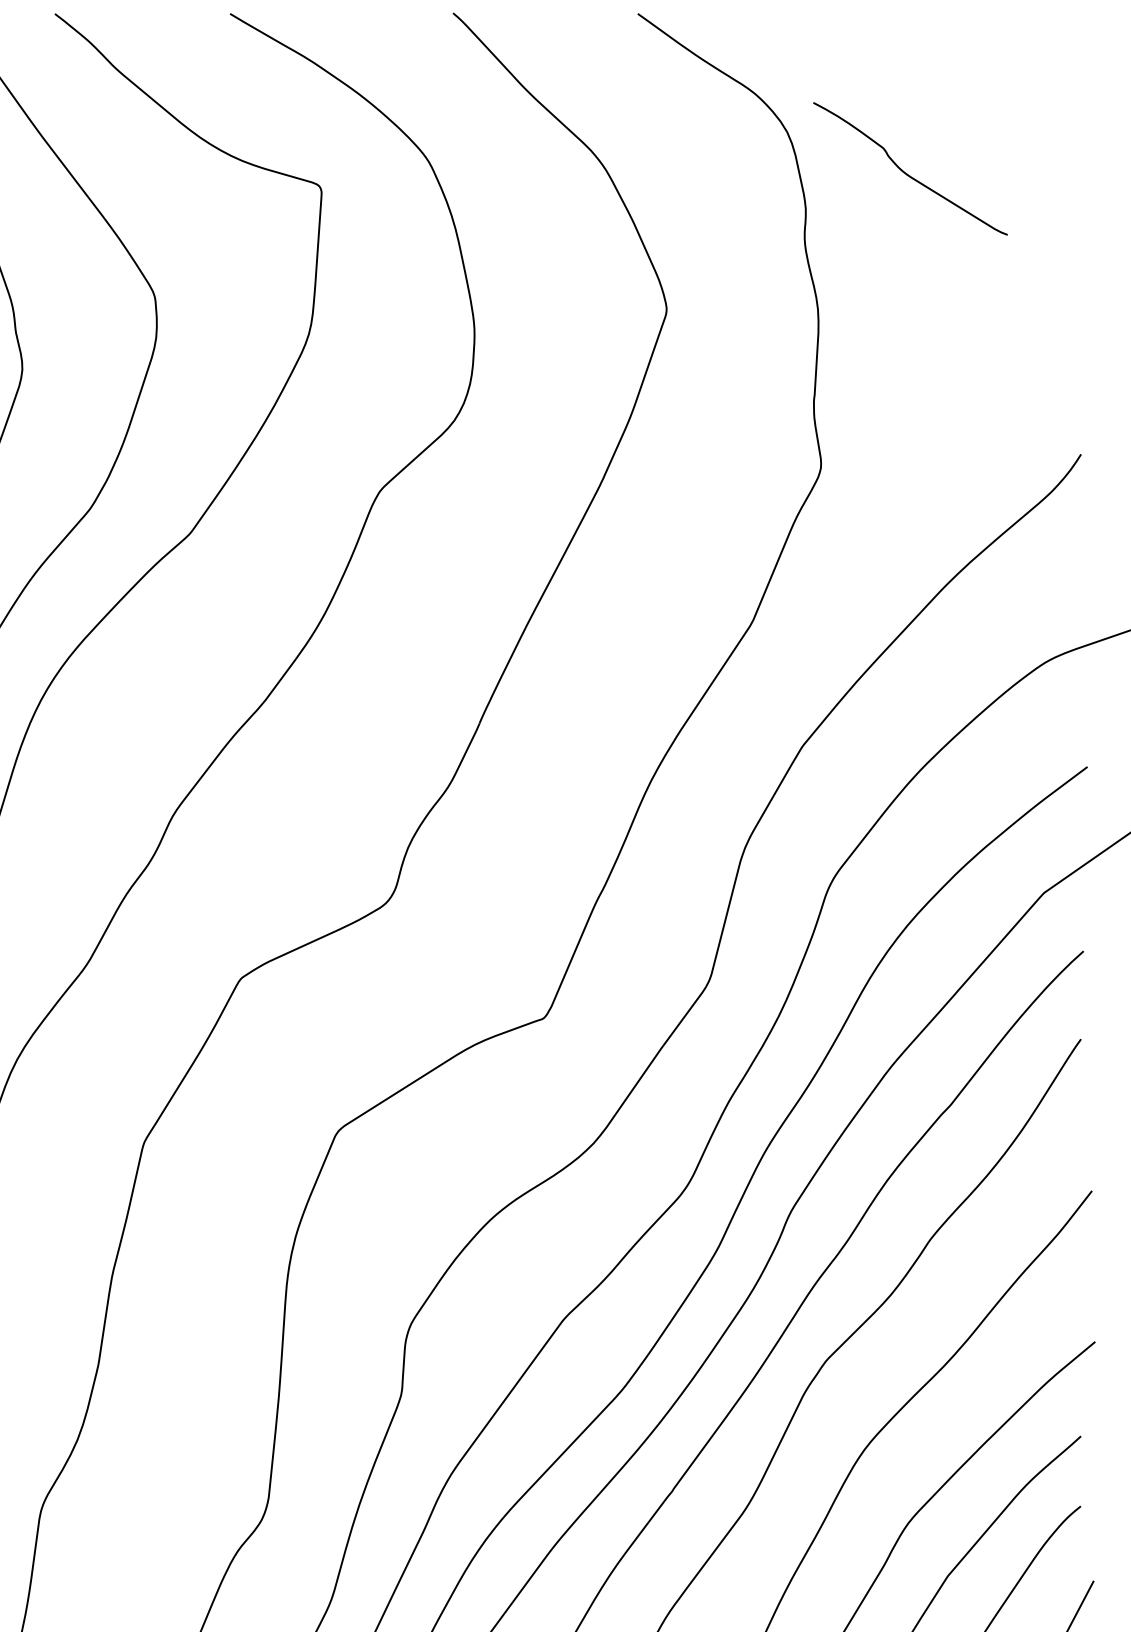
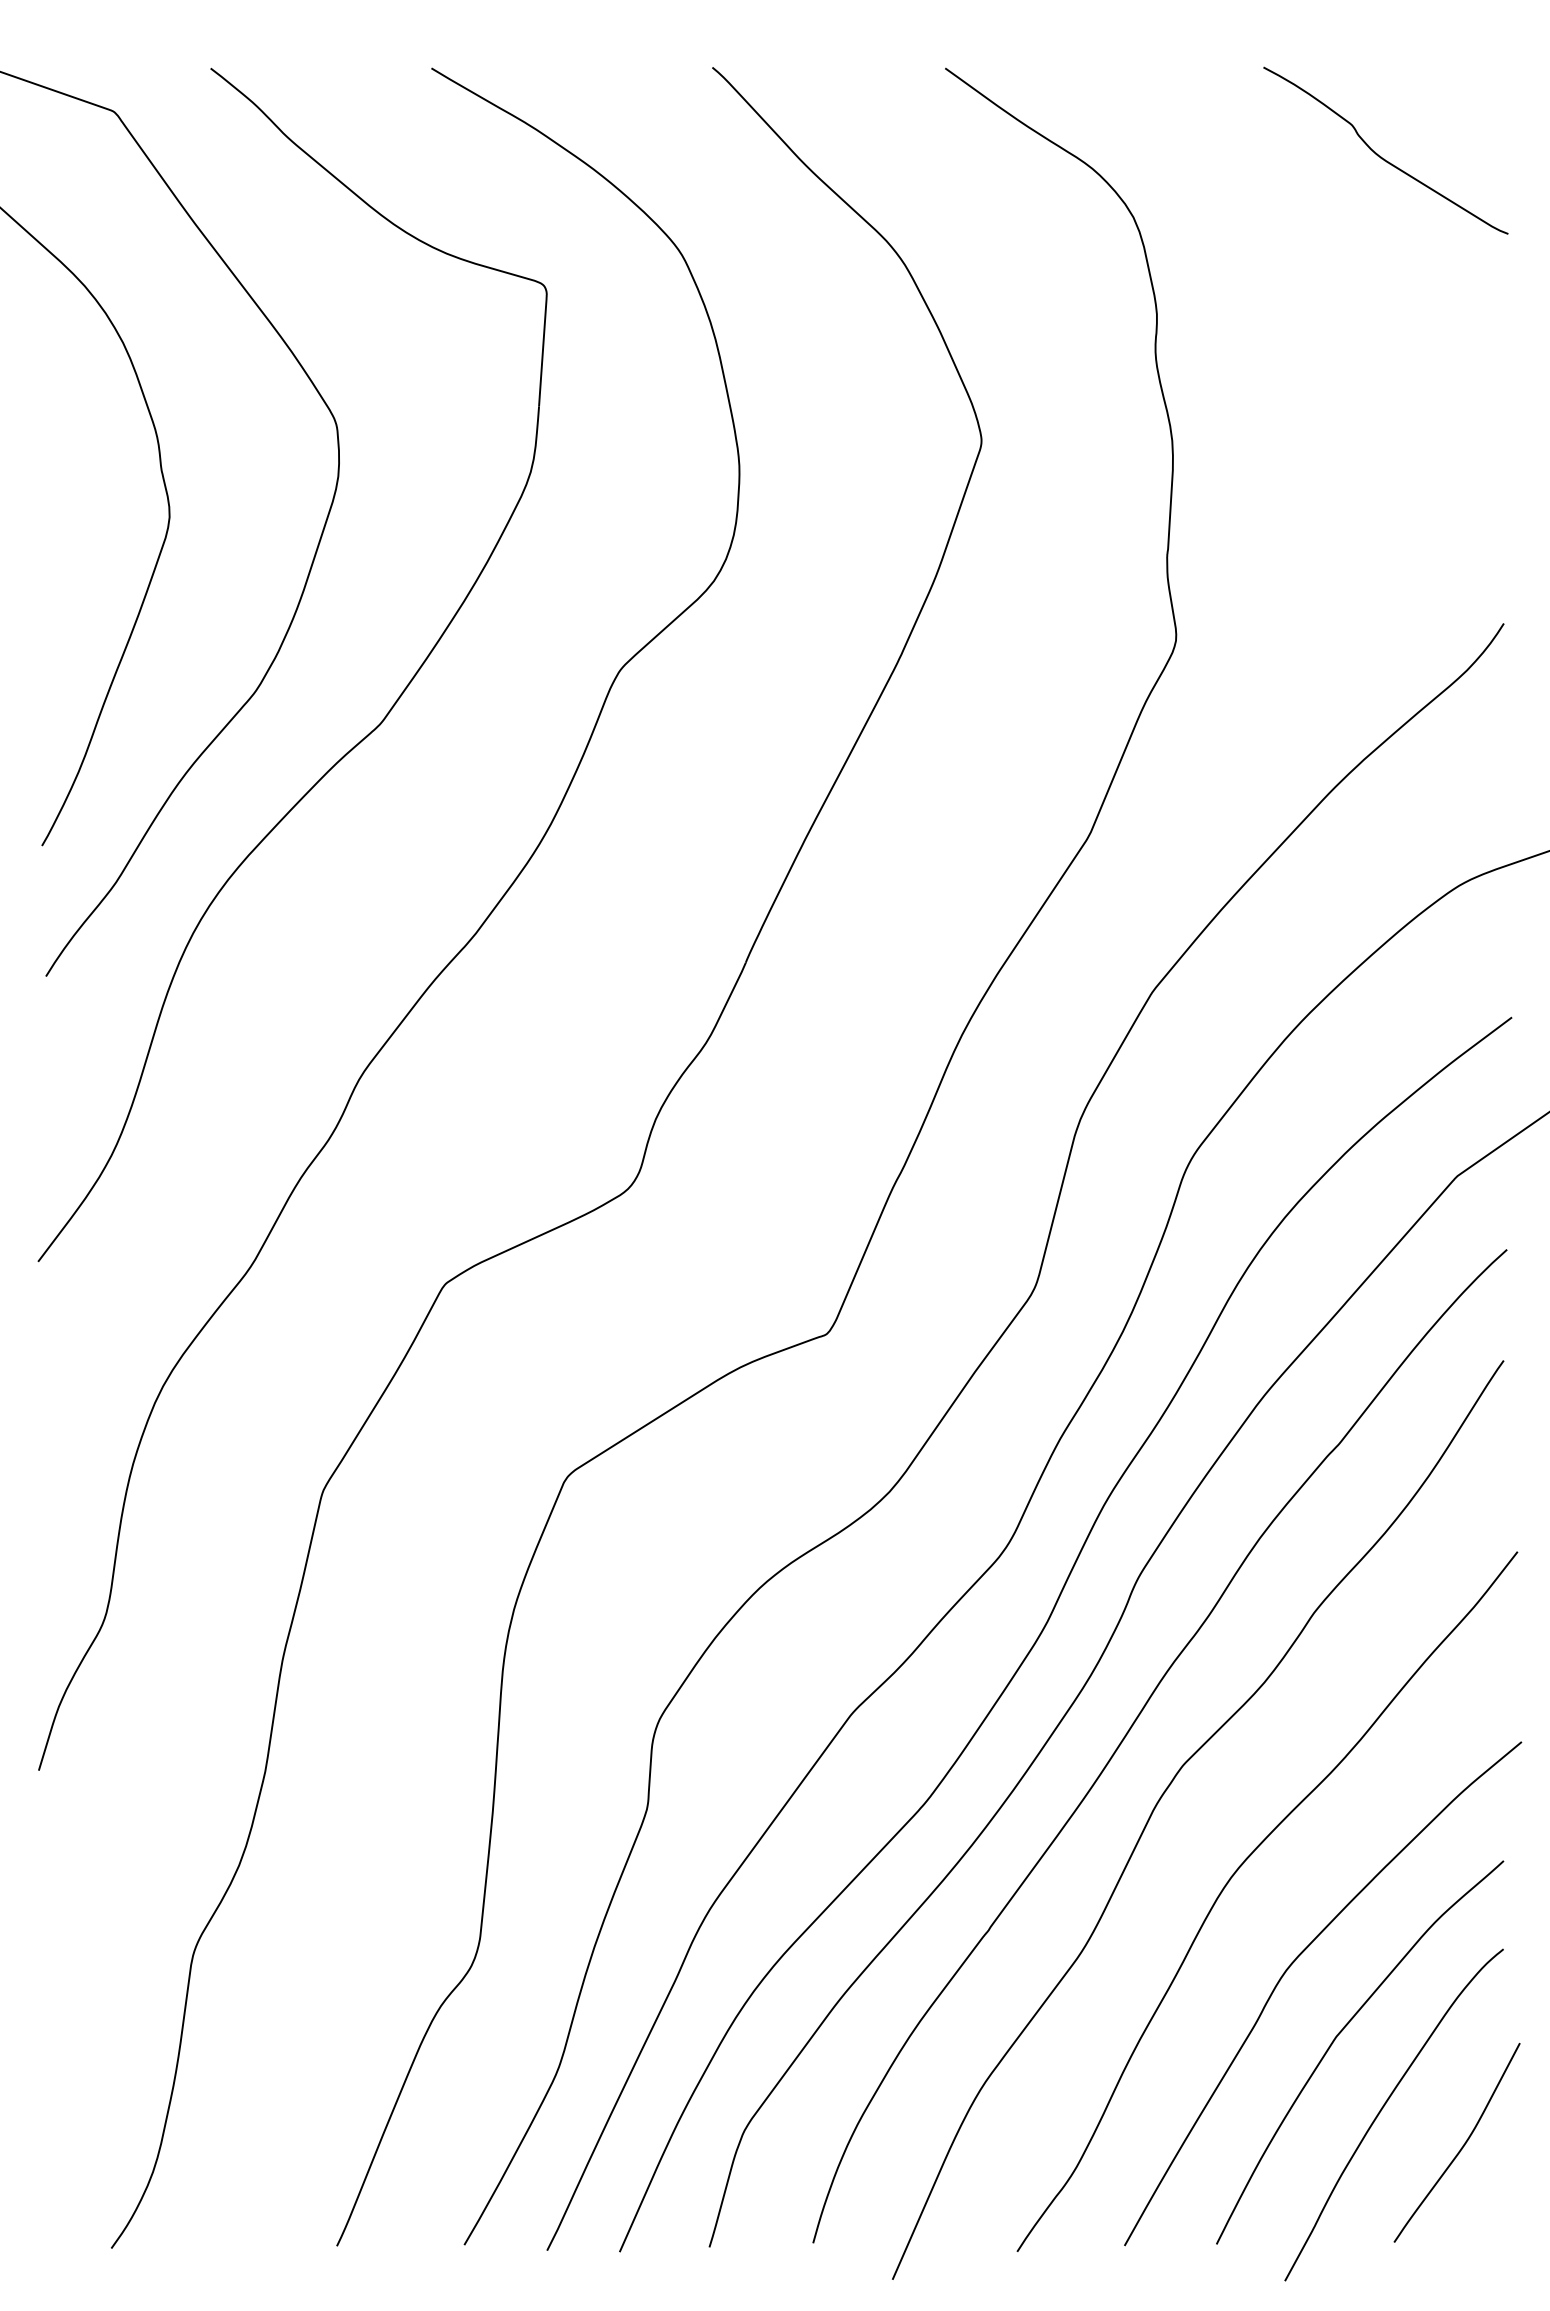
curve: (907, 173) -> (1381, 156), moved

